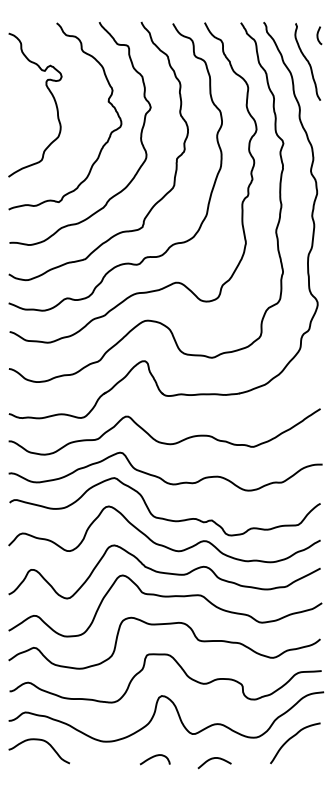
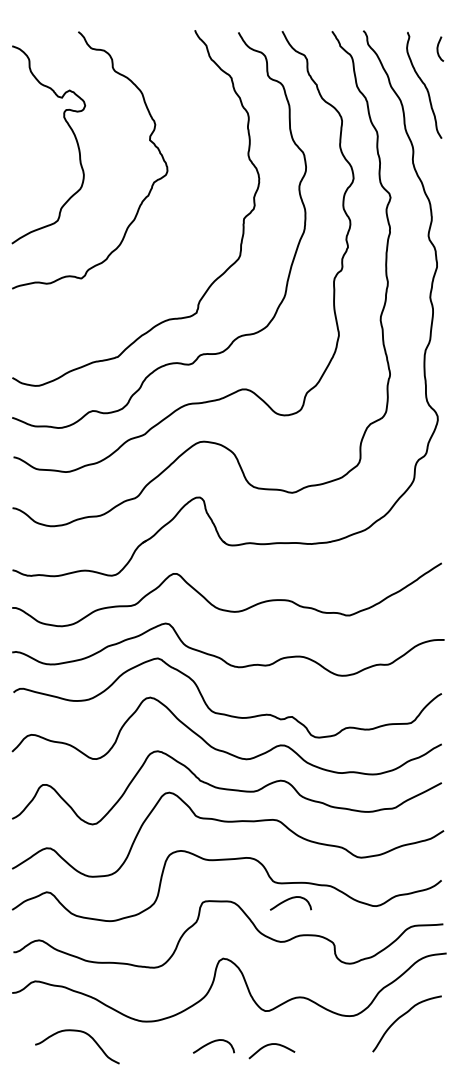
curve: (140, 136) -> (193, 188), removed
curve: (209, 653) -> (288, 900), added
curve: (41, 740) -> (80, 1032), moved
curve: (214, 759) -> (271, 1045), moved

